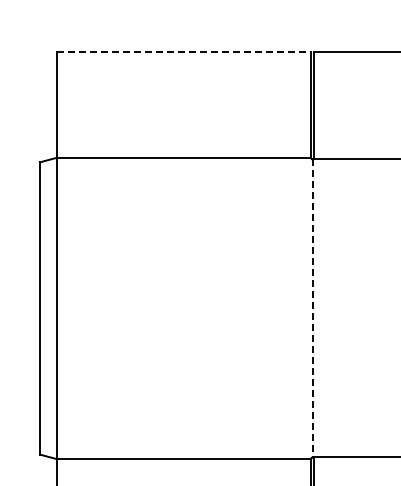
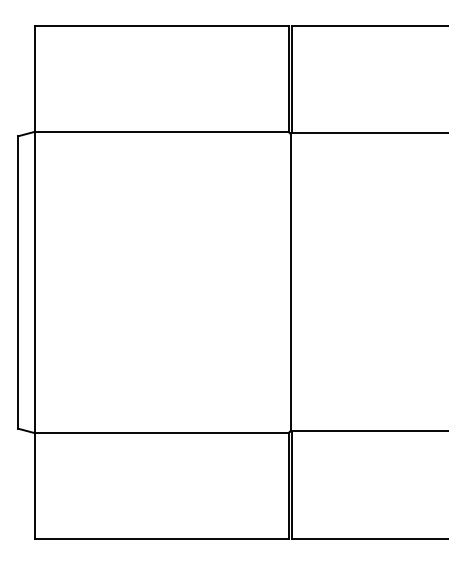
line: (184, 51) -> (162, 25), dashed -> solid
line: (312, 308) -> (290, 282), dashed -> solid

